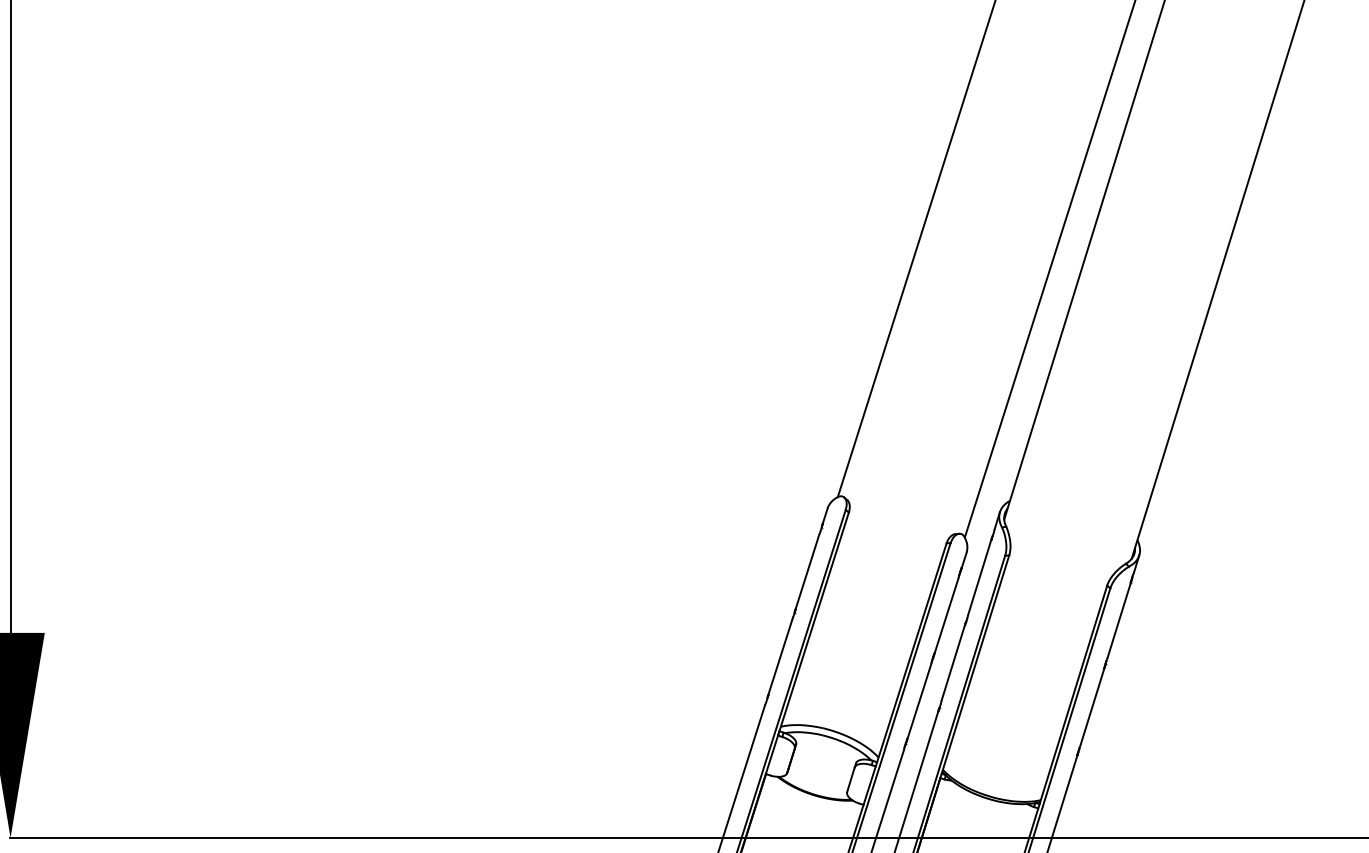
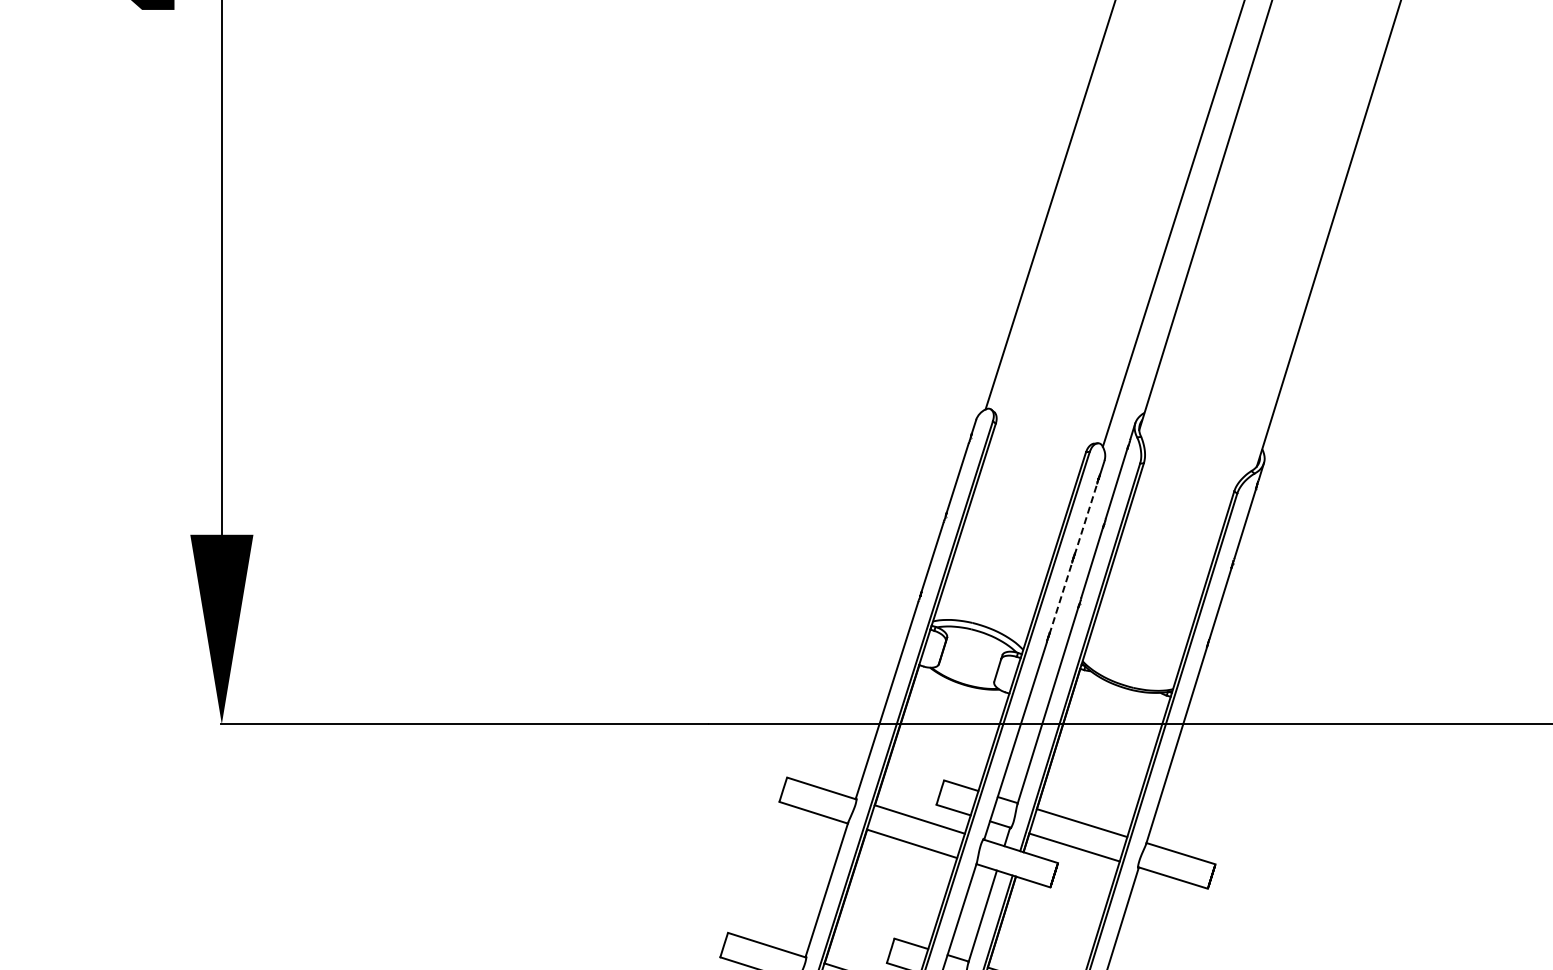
line: (946, 616) -> (1085, 519), solid -> dashed
line: (918, 701) -> (1060, 598), solid -> dashed

